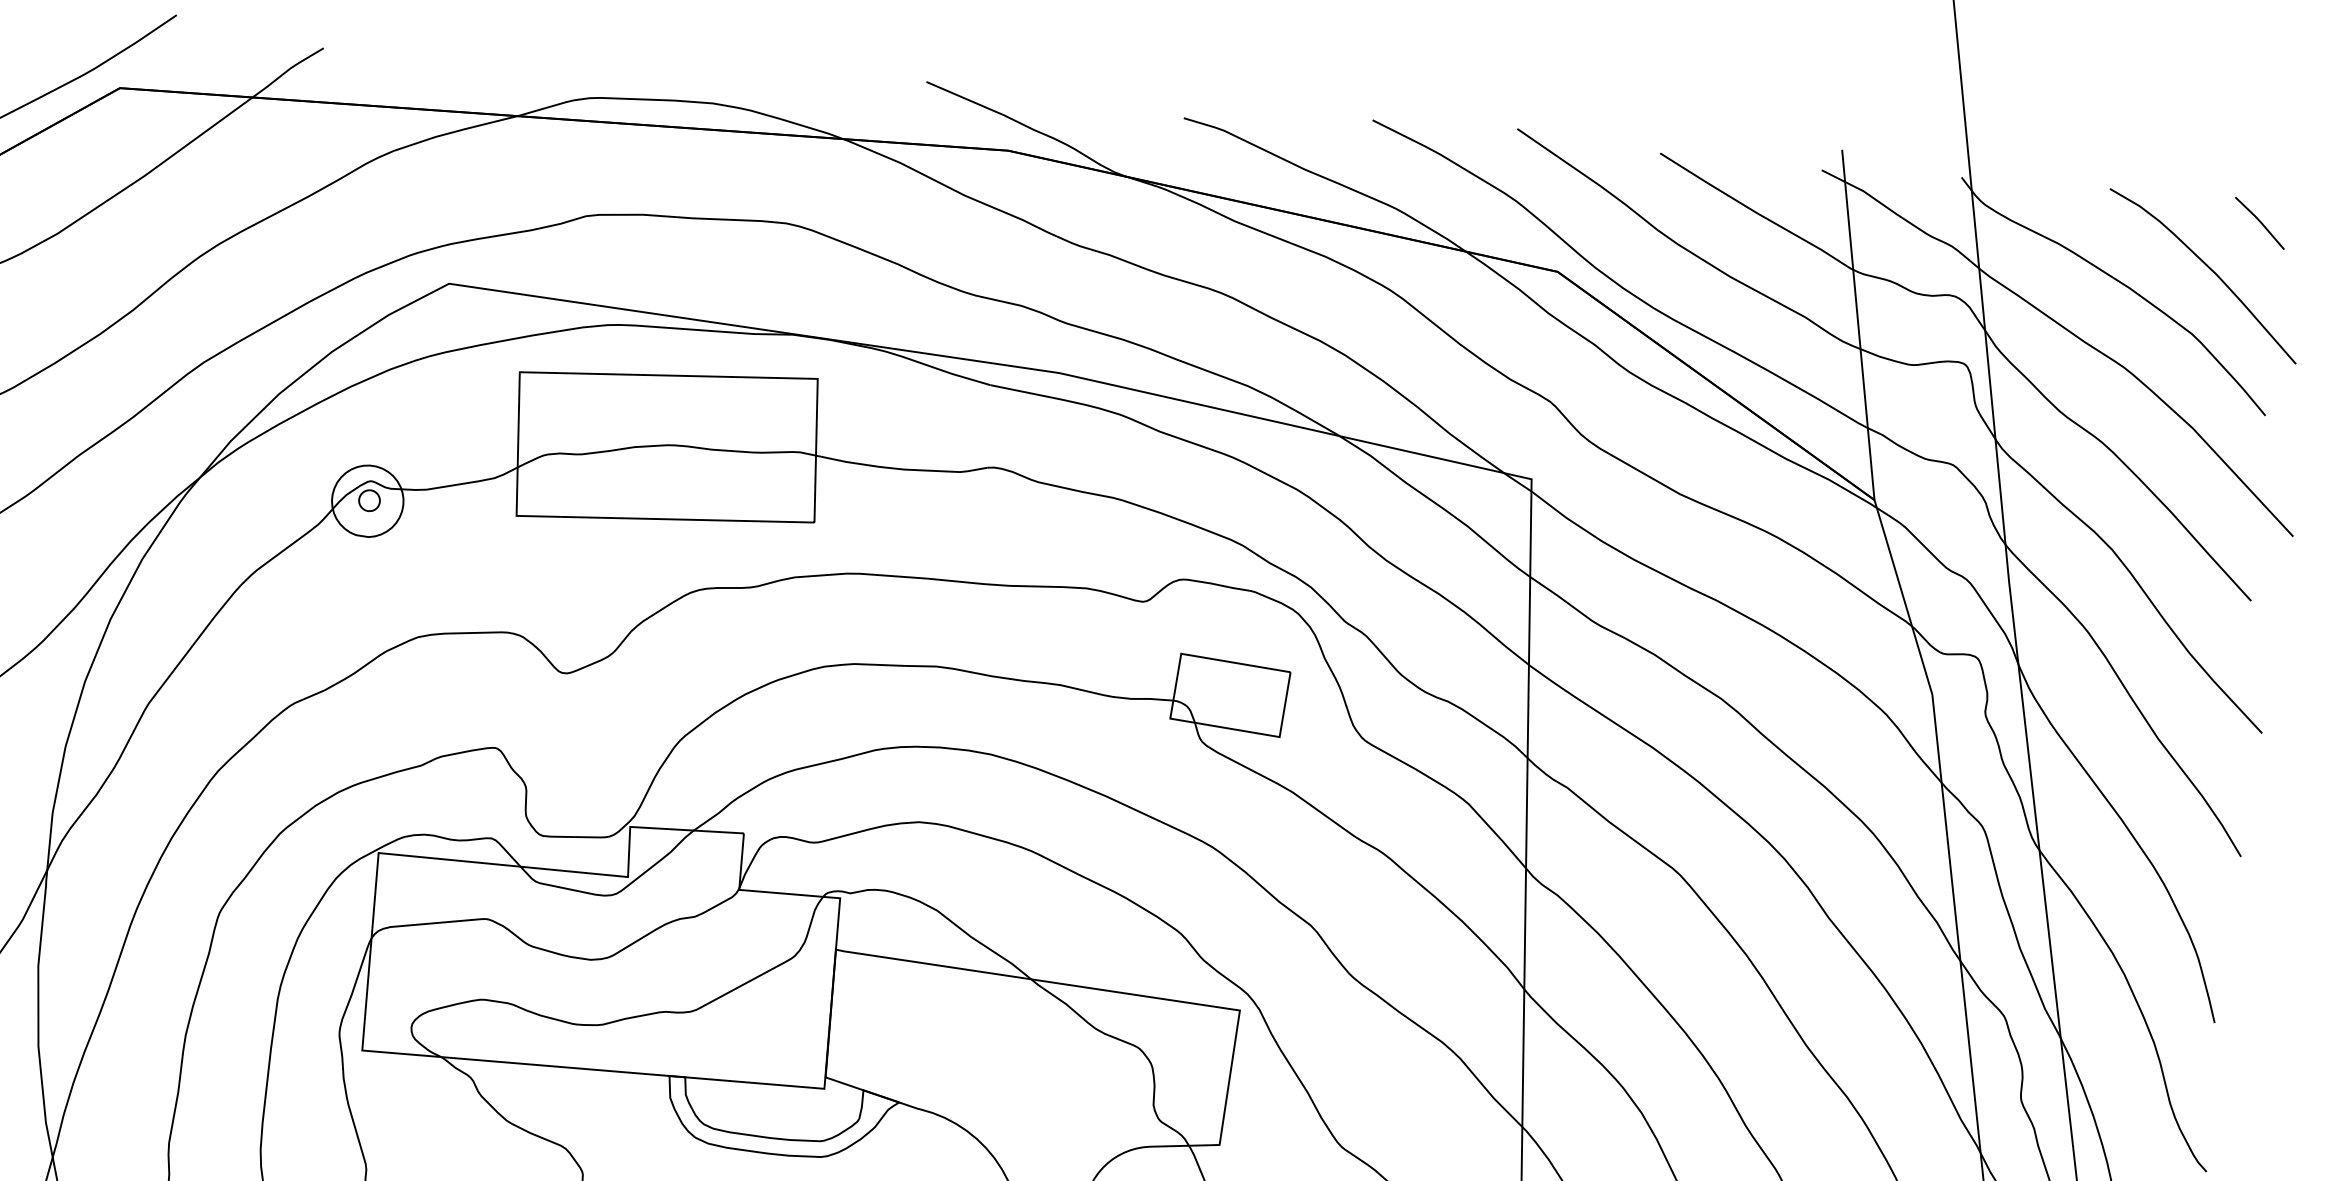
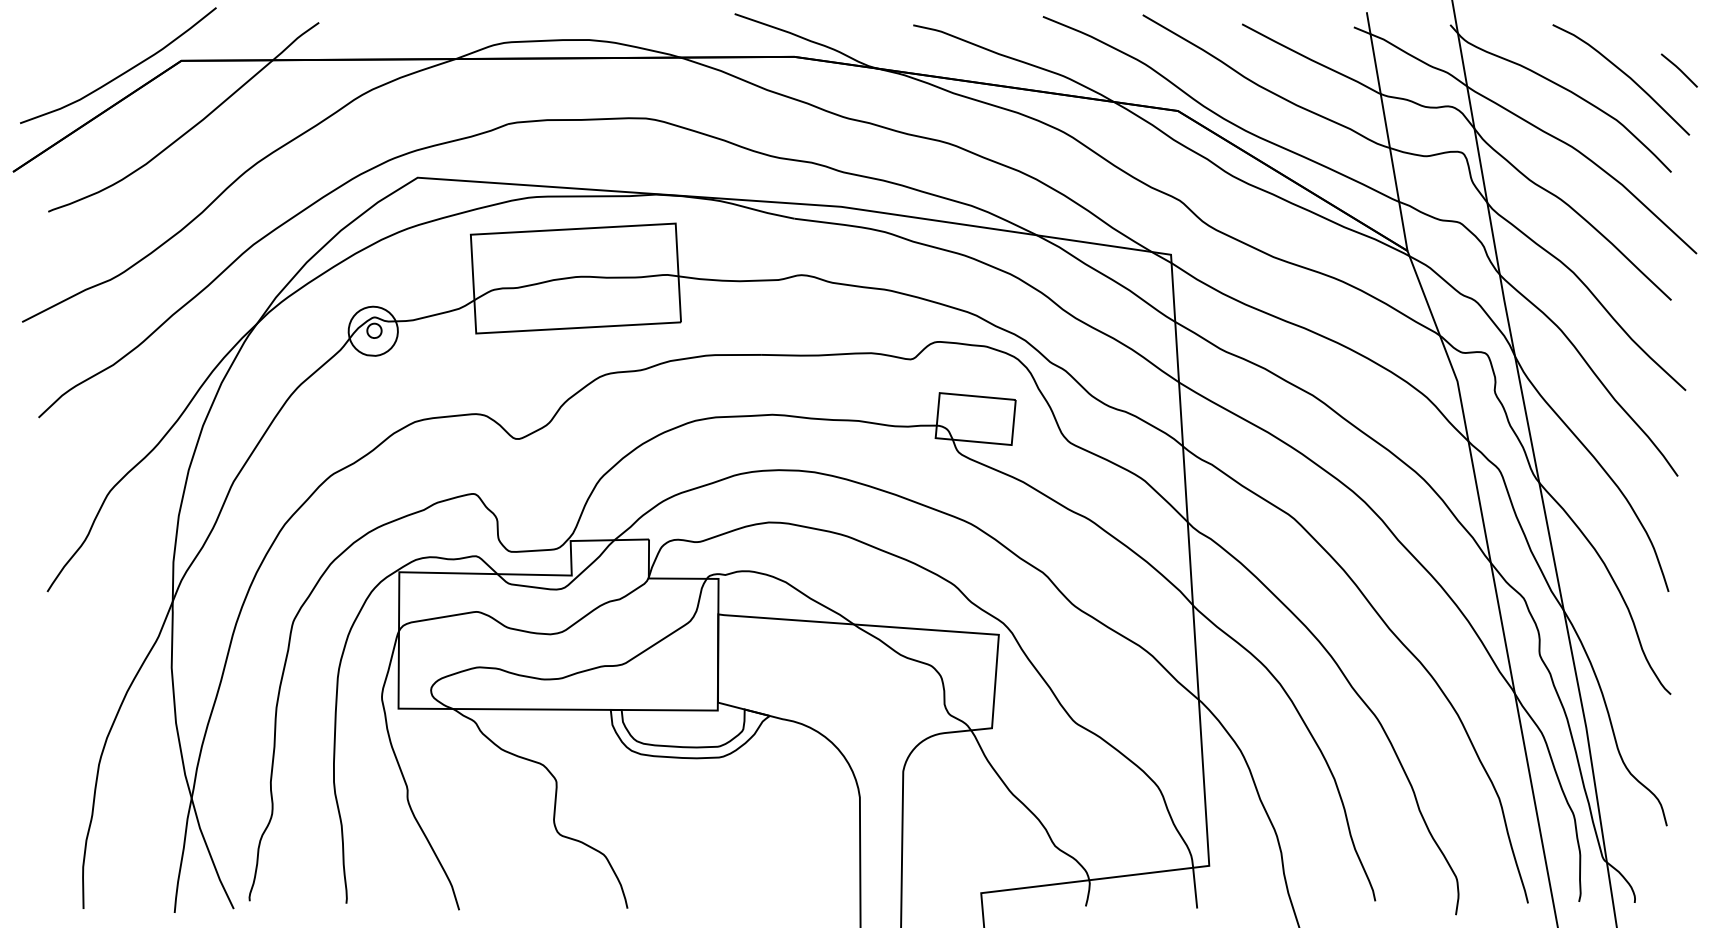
line: (2258, 221) -> (1678, 69), moved

